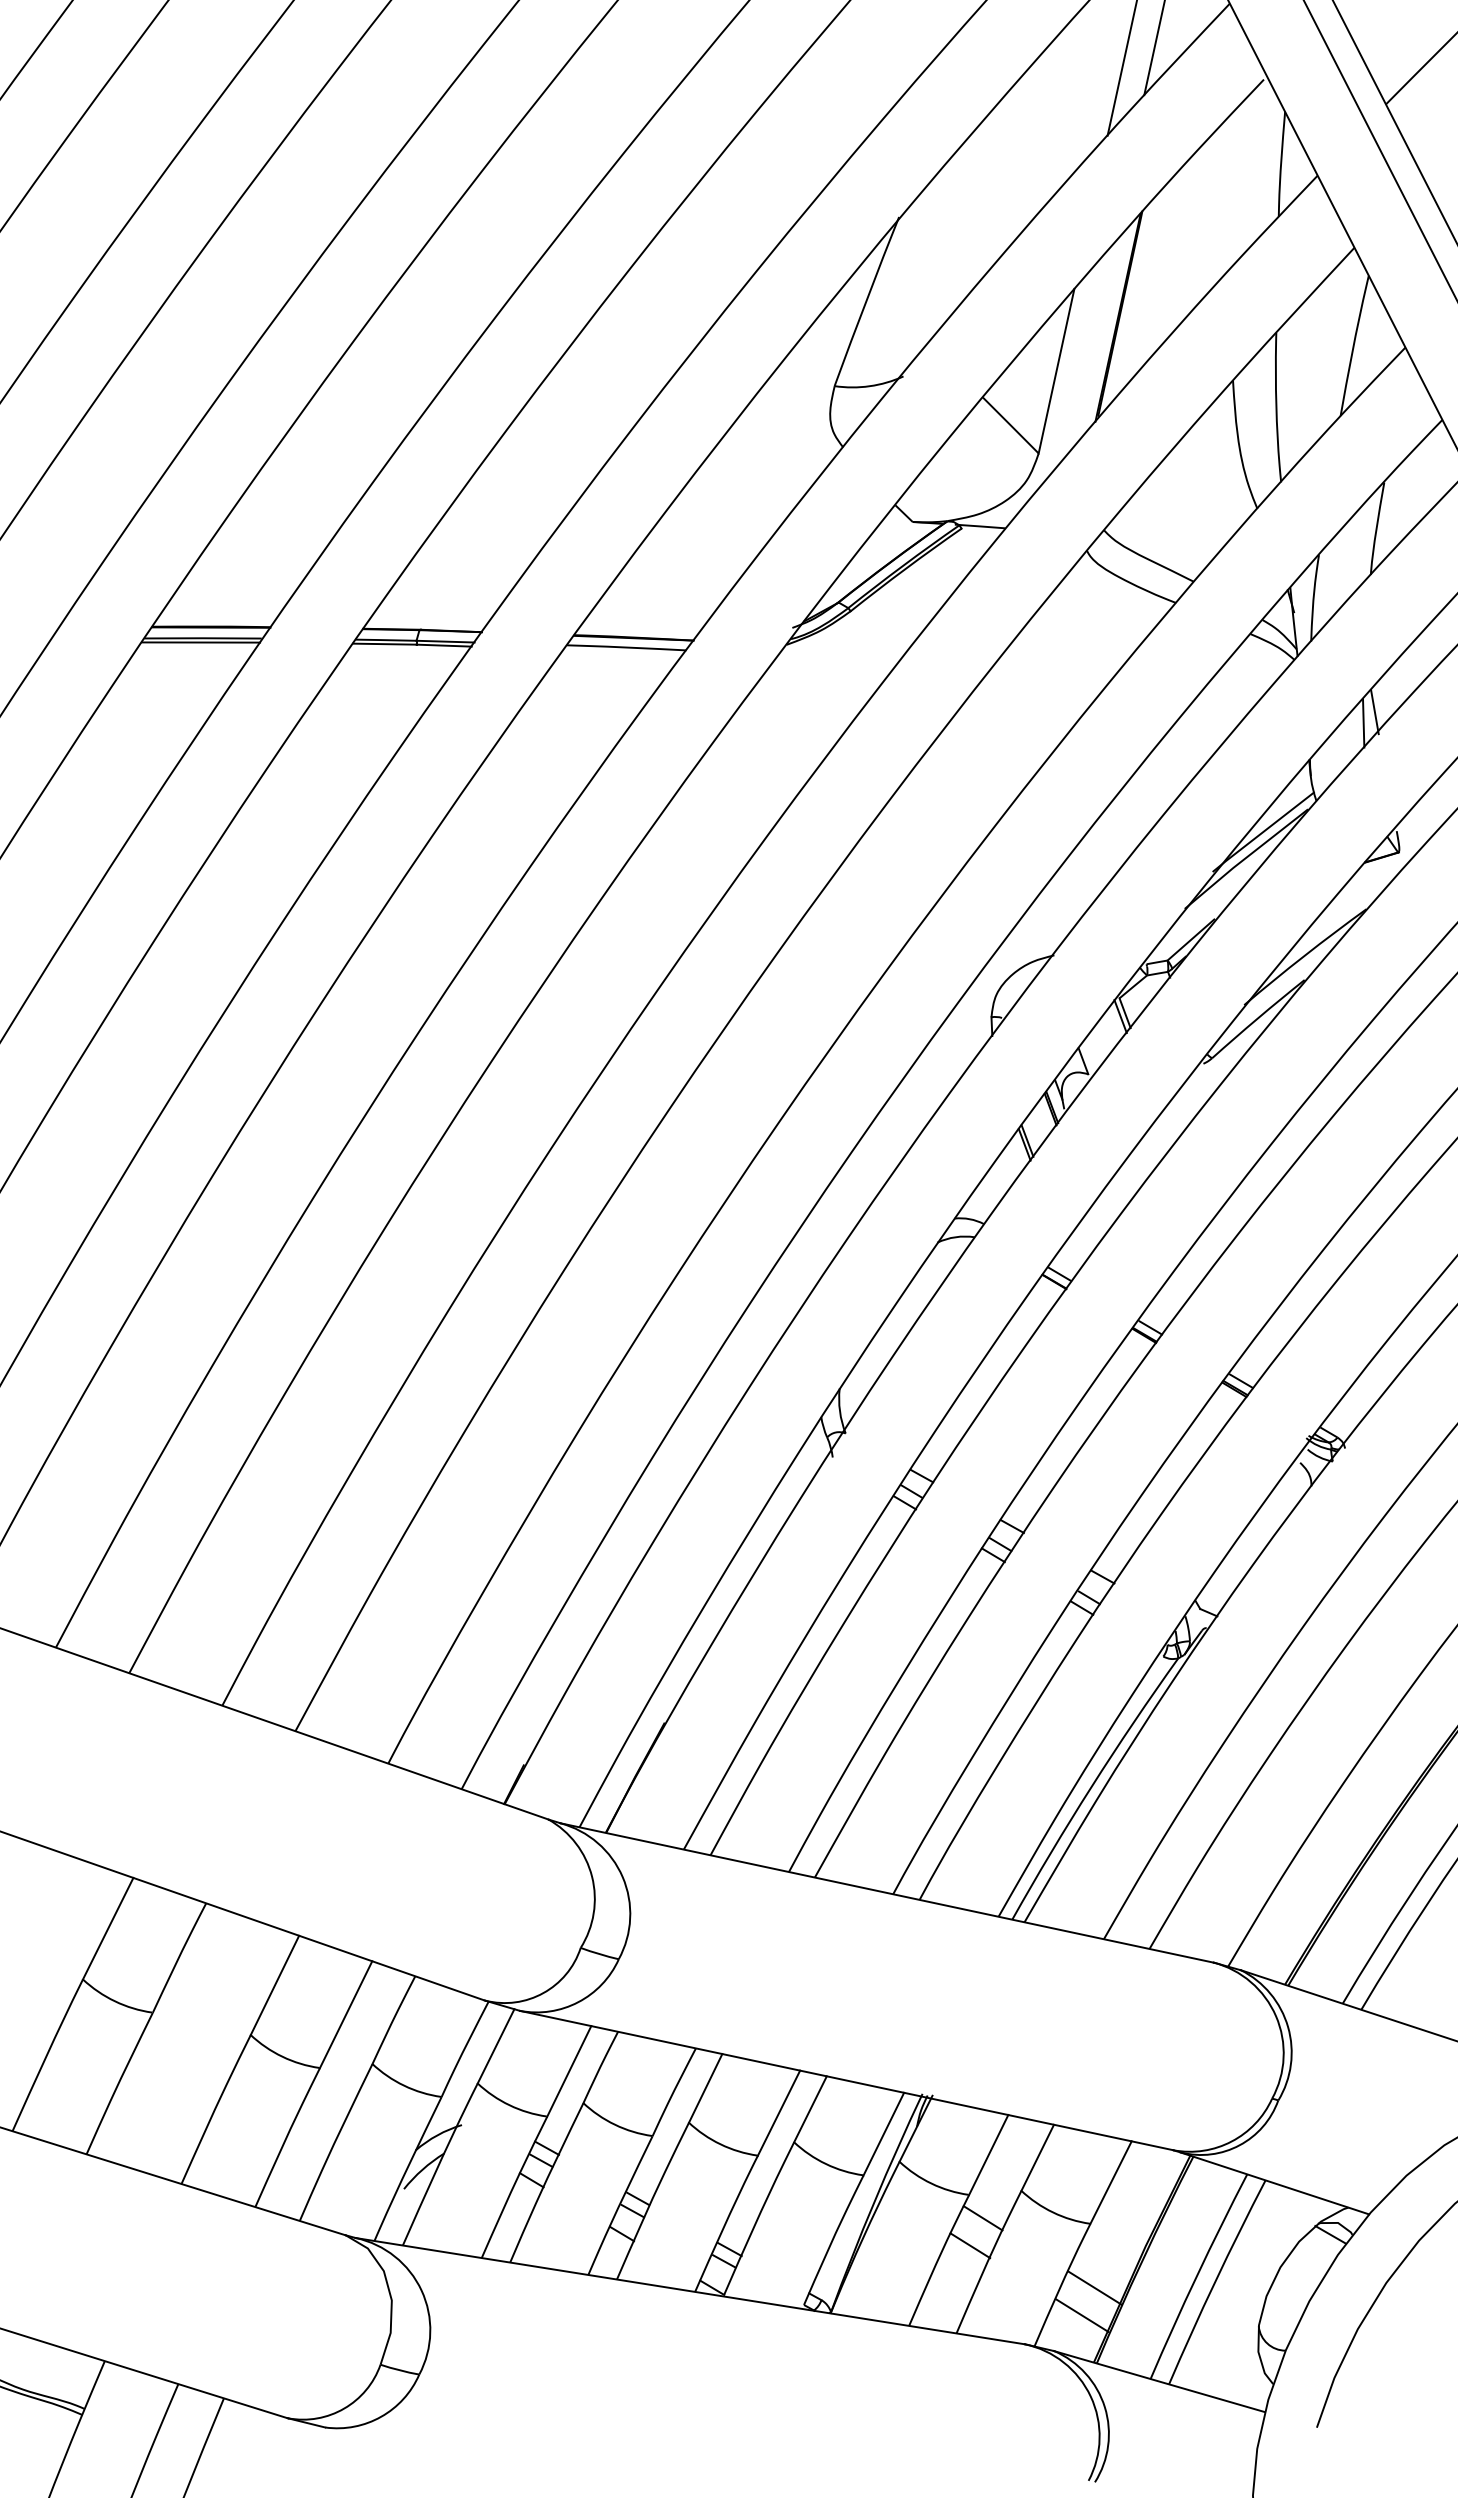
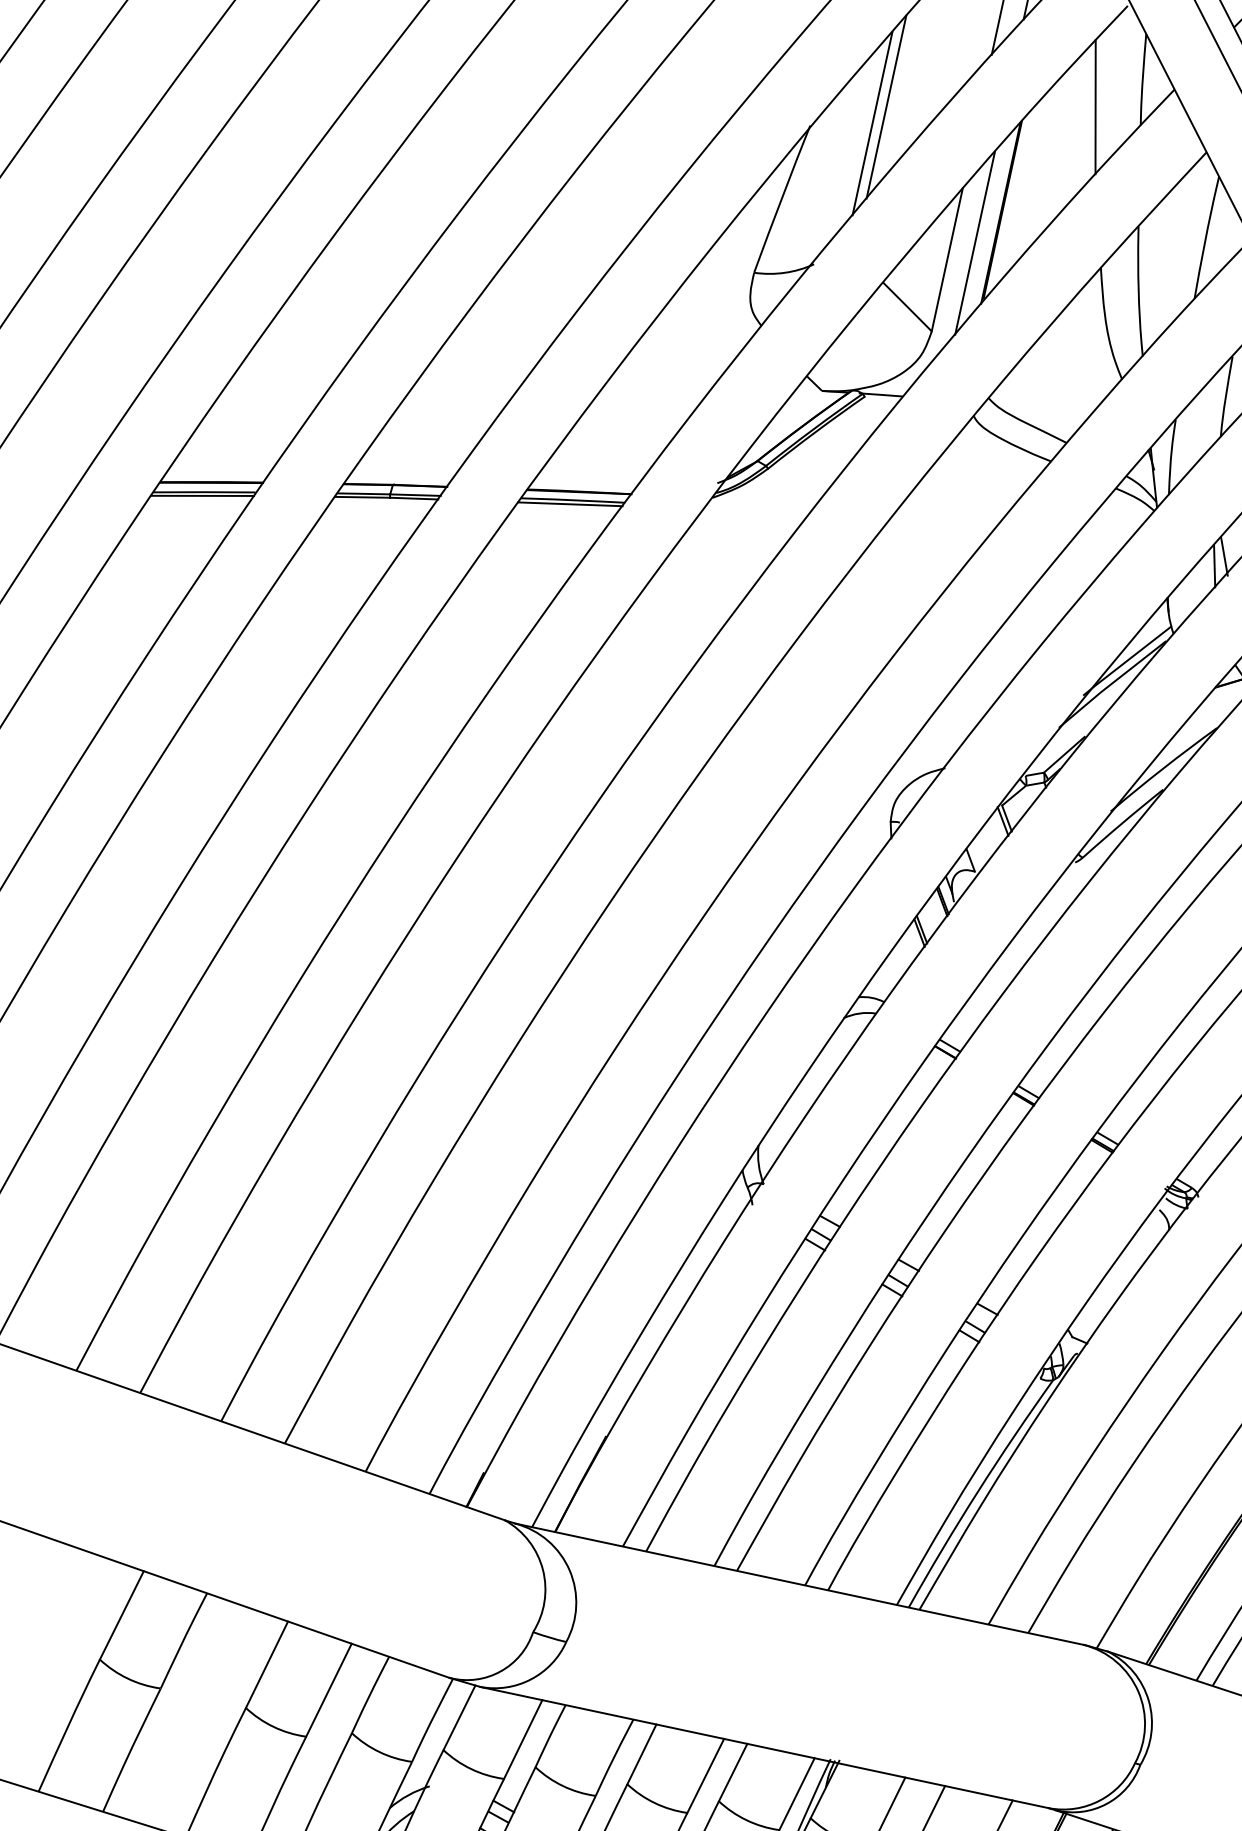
line: (986, 195) -> (886, 106), added
line: (1226, 195) -> (1095, 106), added
line: (970, 214) -> (872, 123), added
line: (1088, 352) -> (975, 243), added
line: (623, 652) -> (570, 504), added

